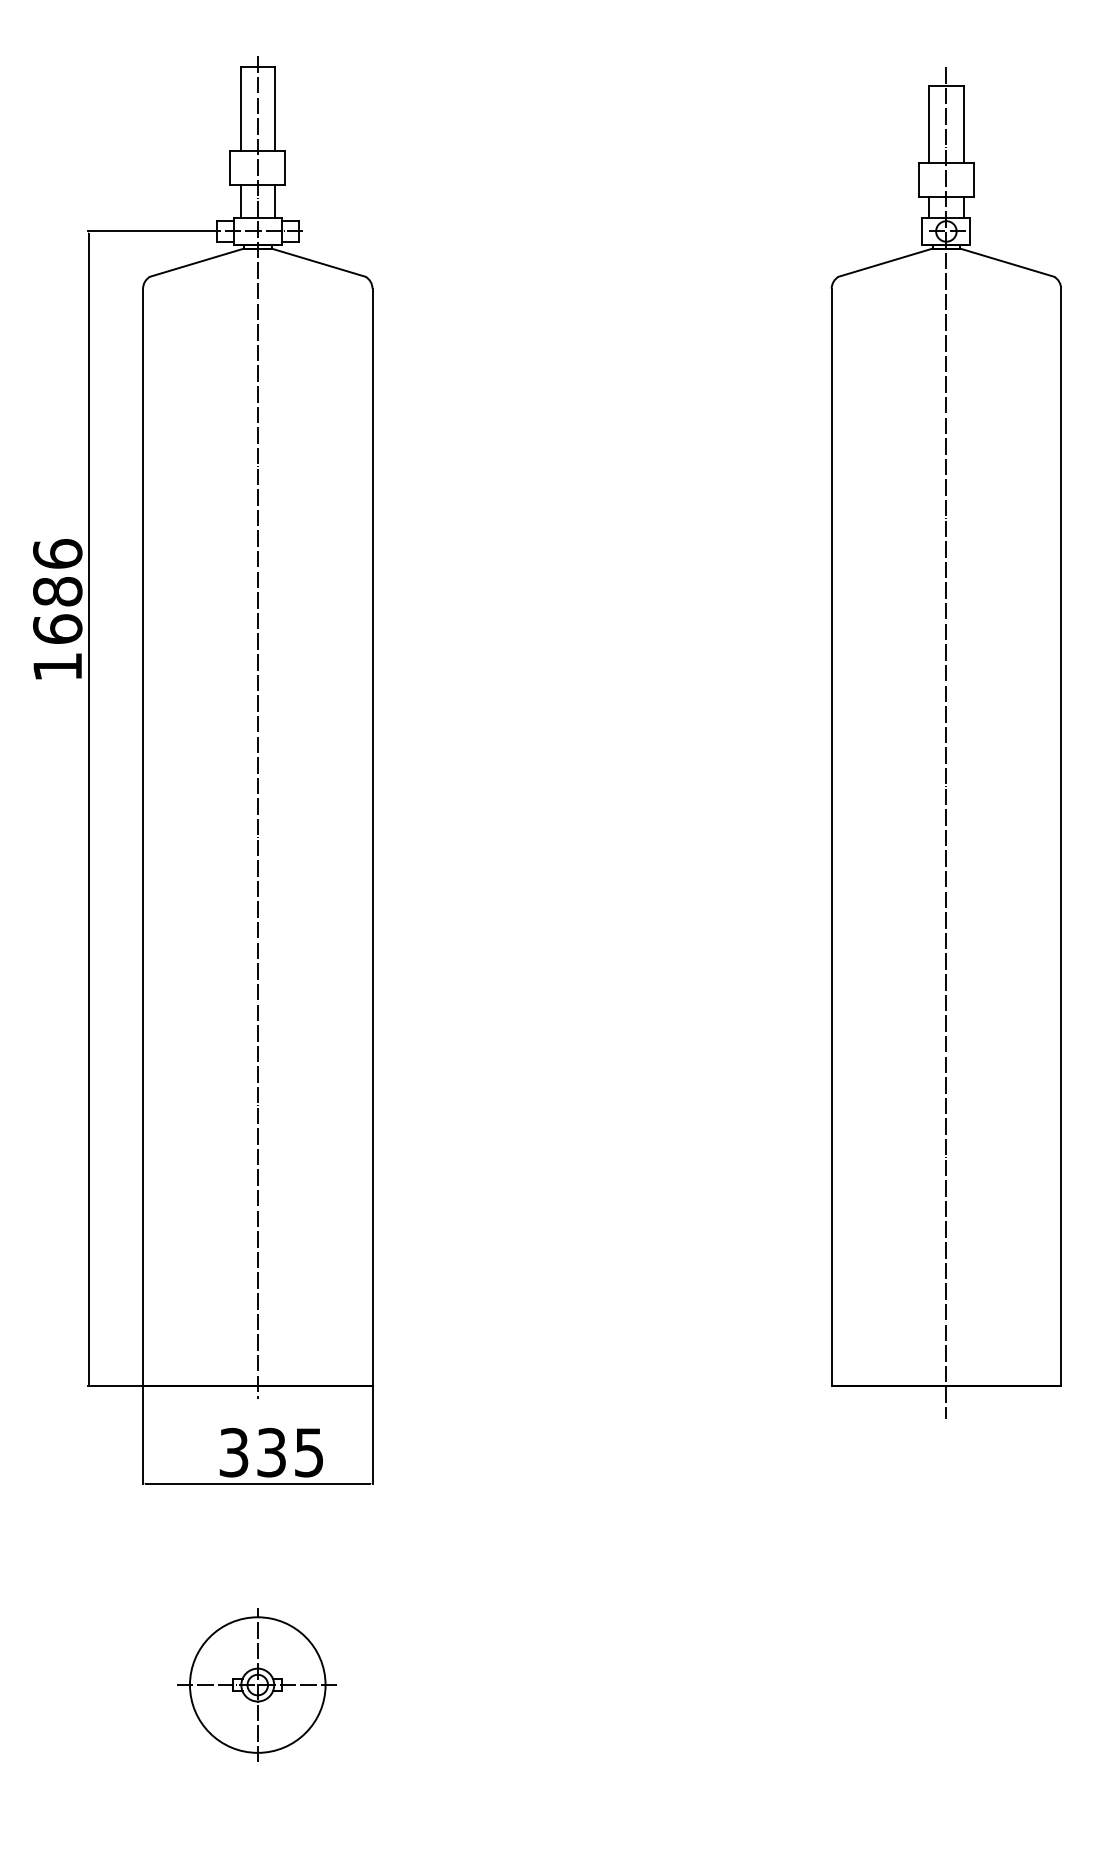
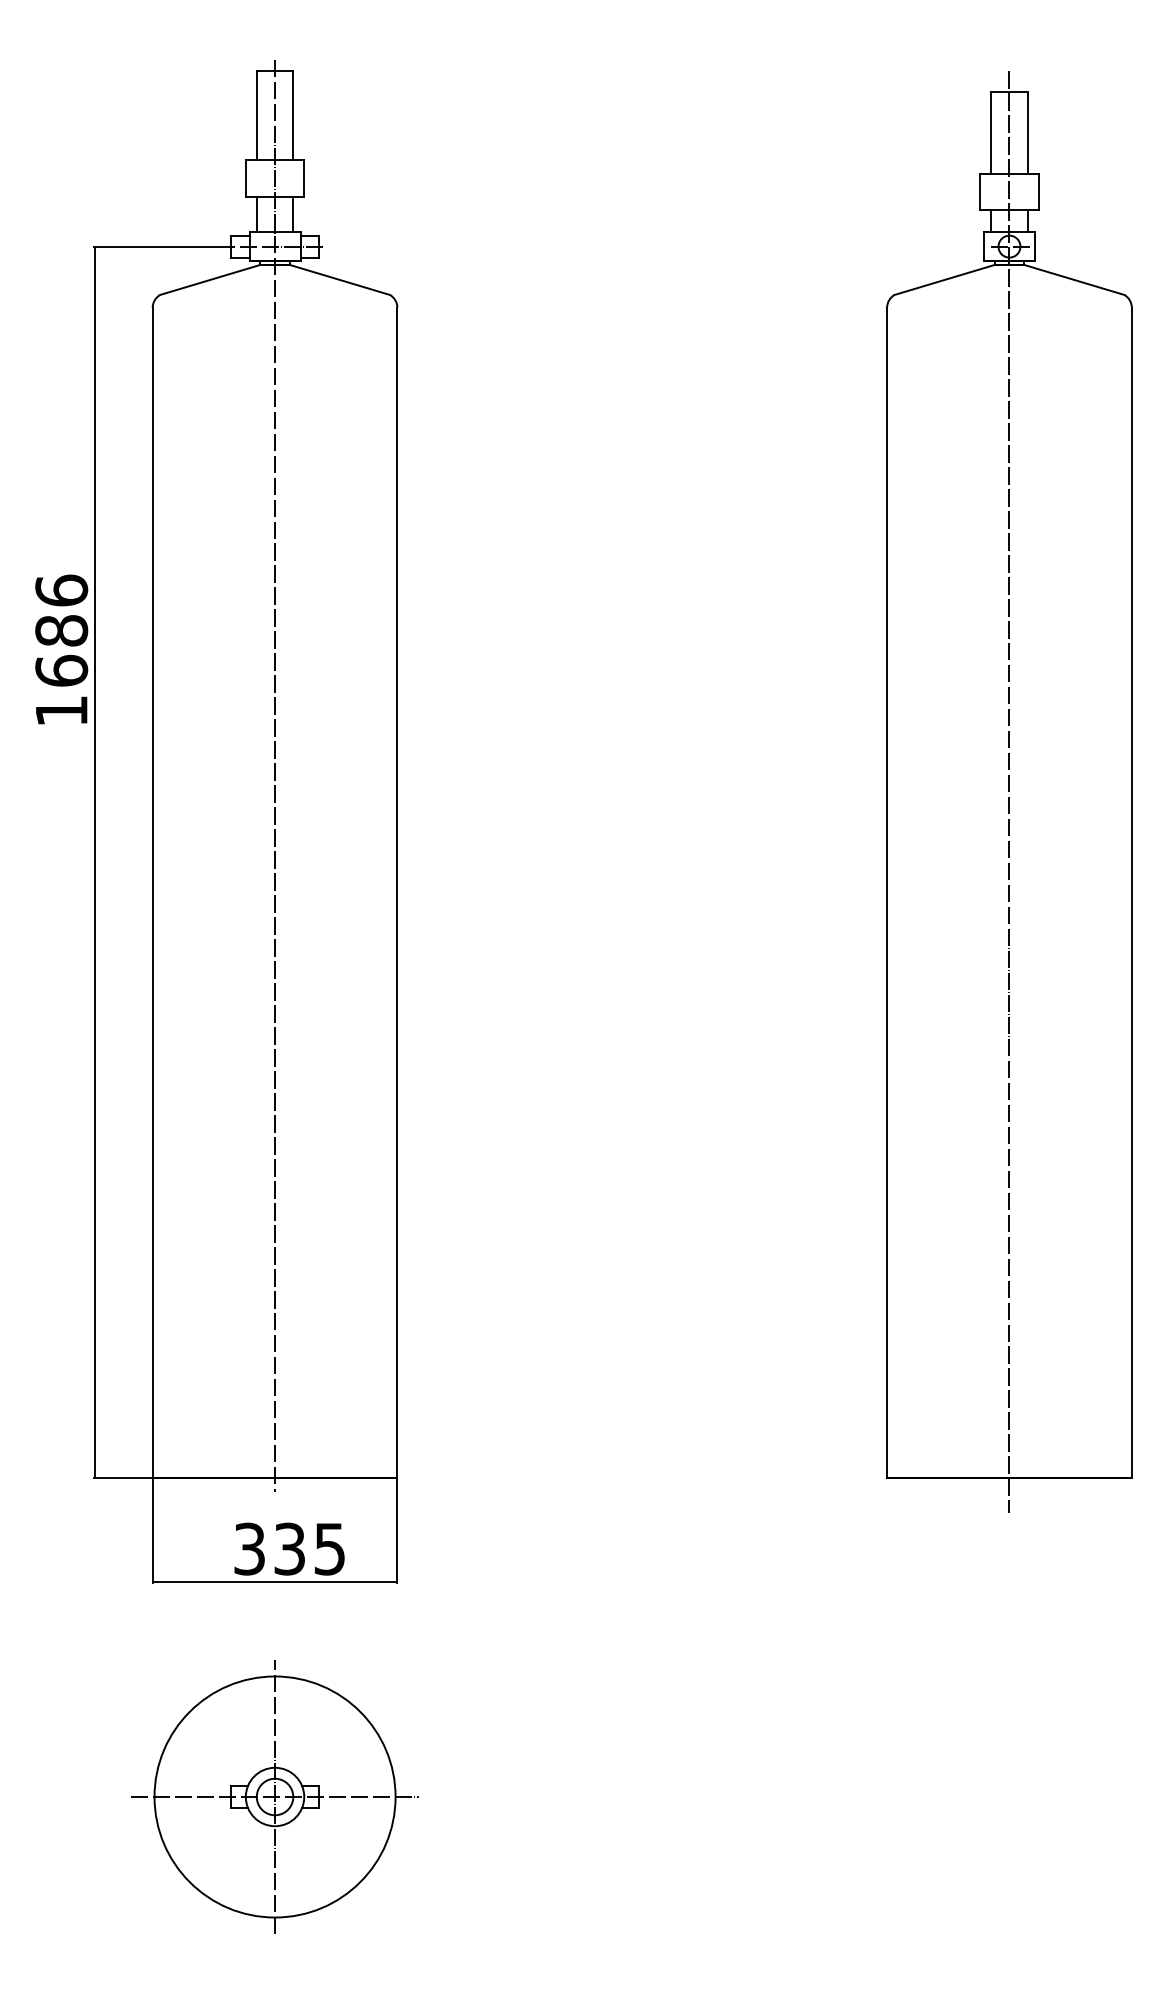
part: (257, 1684) -> (274, 1796), size x1.67

